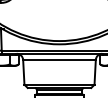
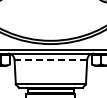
line: (59, 59) -> (50, 59), solid -> dashed

